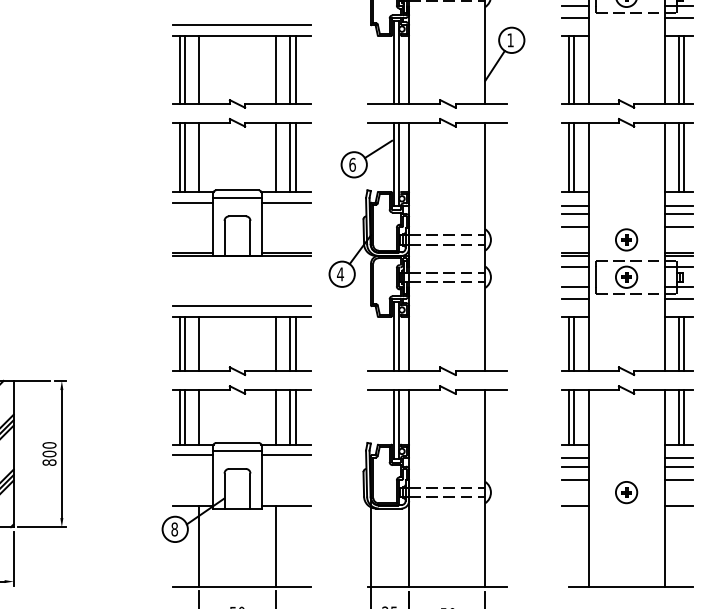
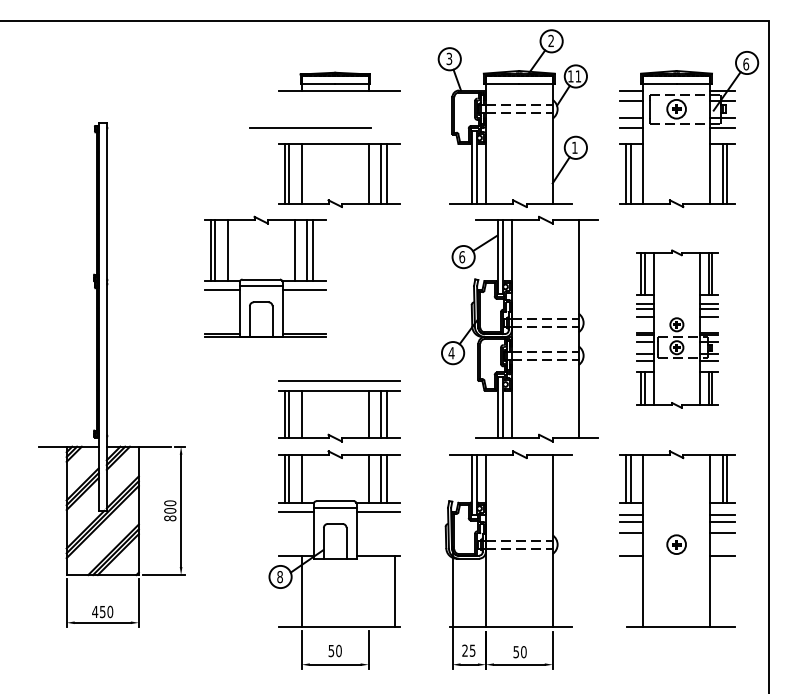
line: (242, 25) -> (310, 127), moved
part: (242, 186) -> (265, 276), moved
part: (417, 246) -> (519, 328), moved
part: (627, 246) -> (677, 328), size x0.7
line: (275, 545) -> (394, 591), moved

